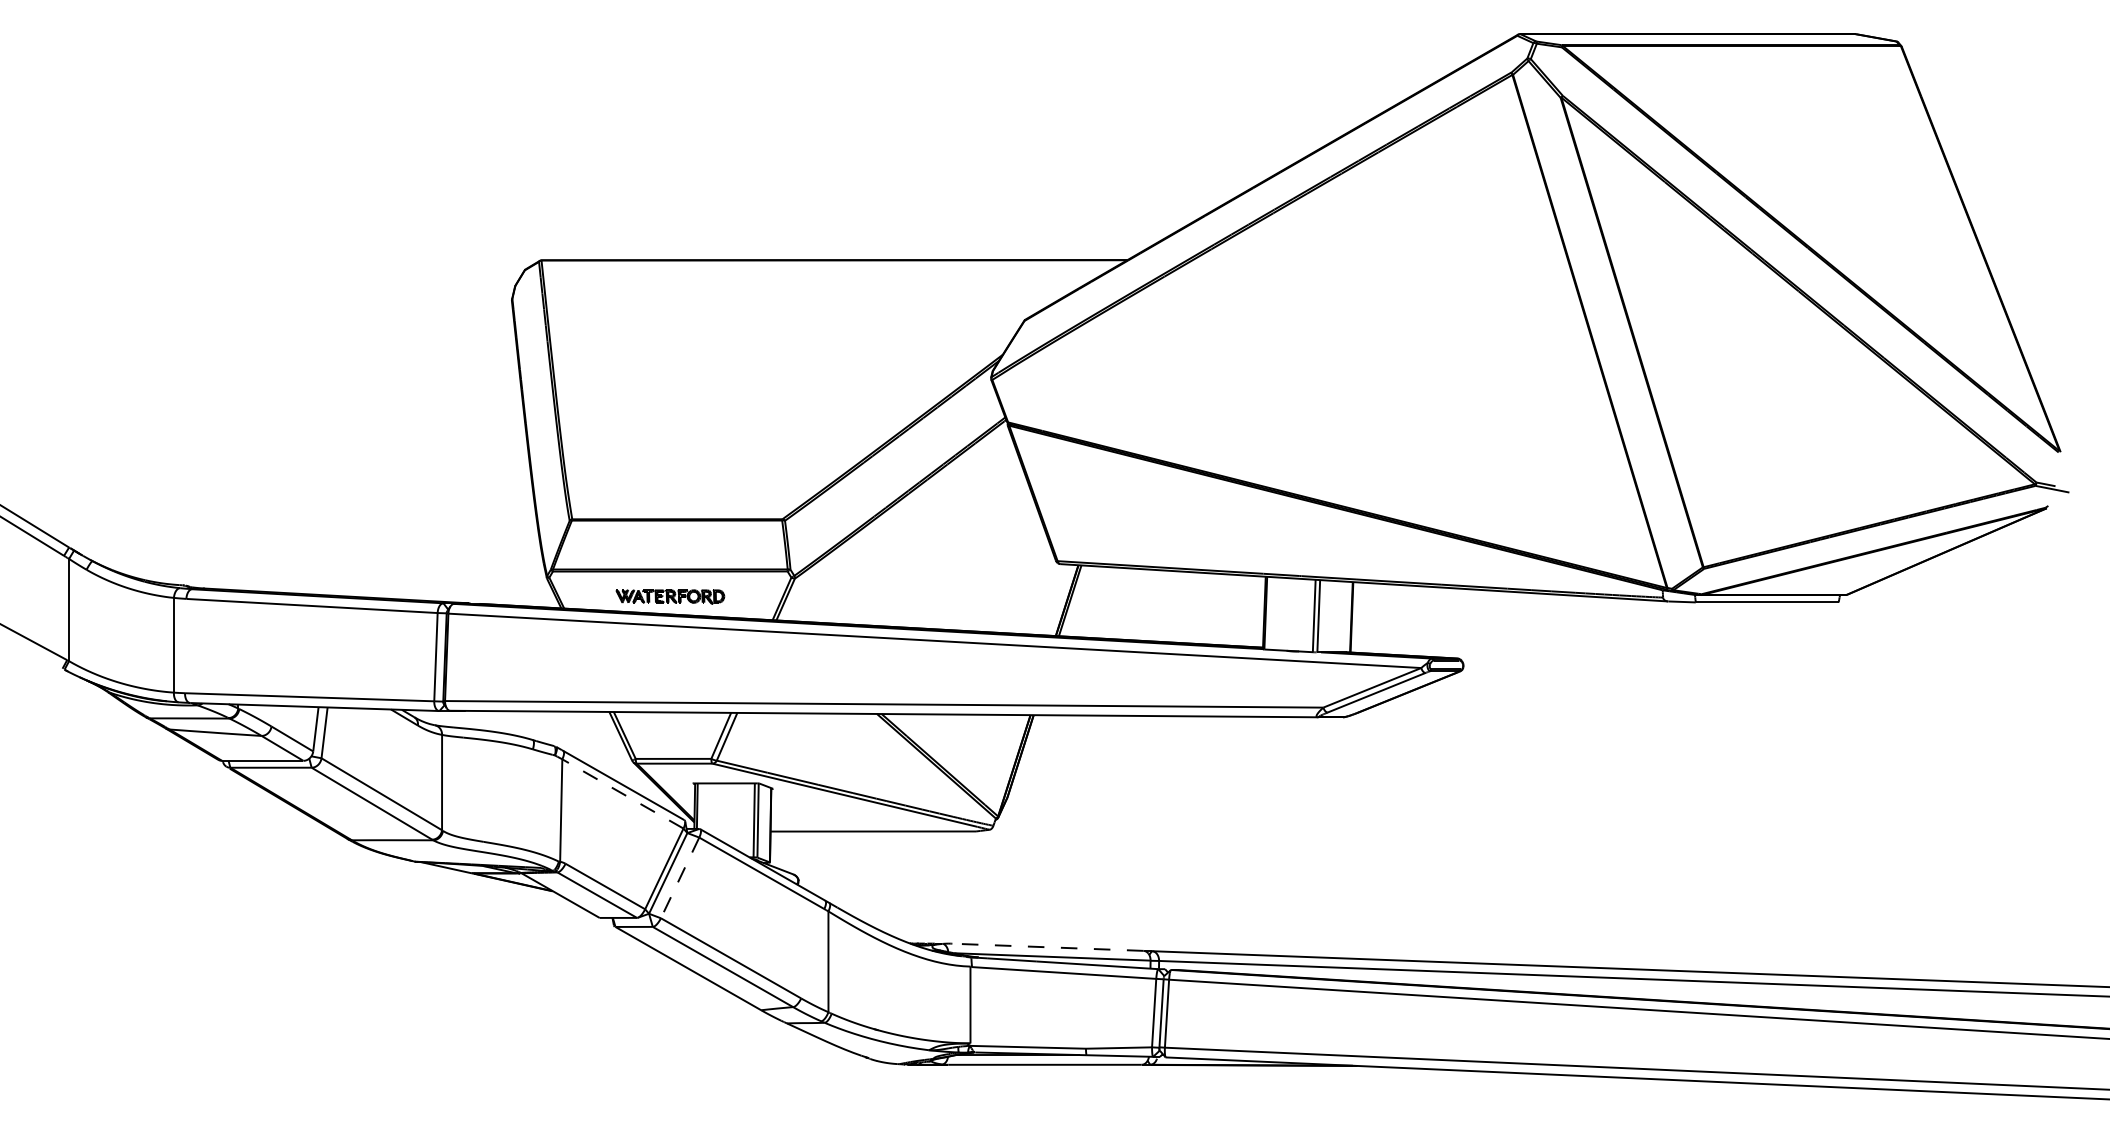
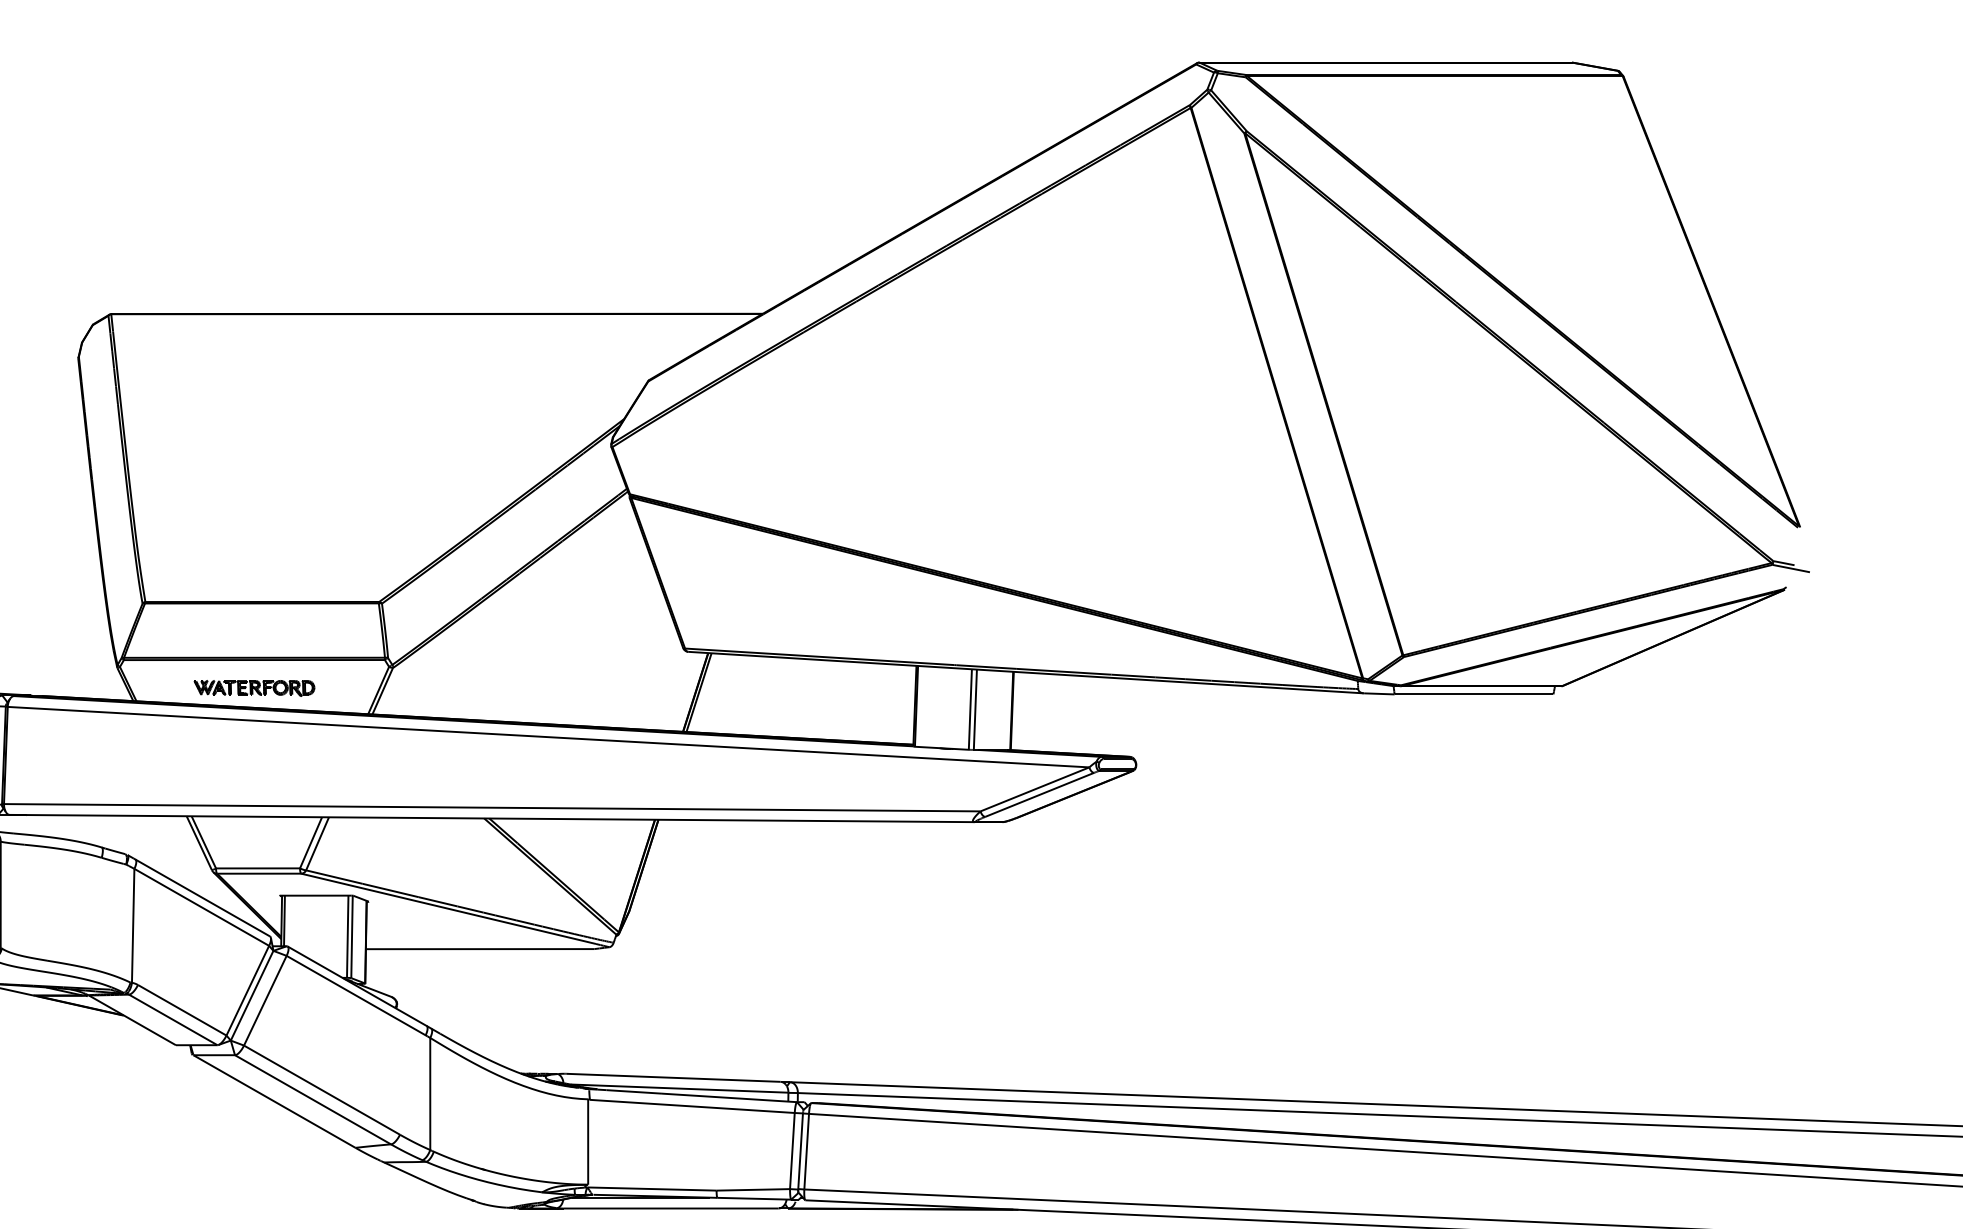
line: (622, 793) -> (201, 906), dashed -> solid
line: (680, 877) -> (265, 1000), dashed -> solid
line: (1047, 947) -> (673, 1078), dashed -> solid

